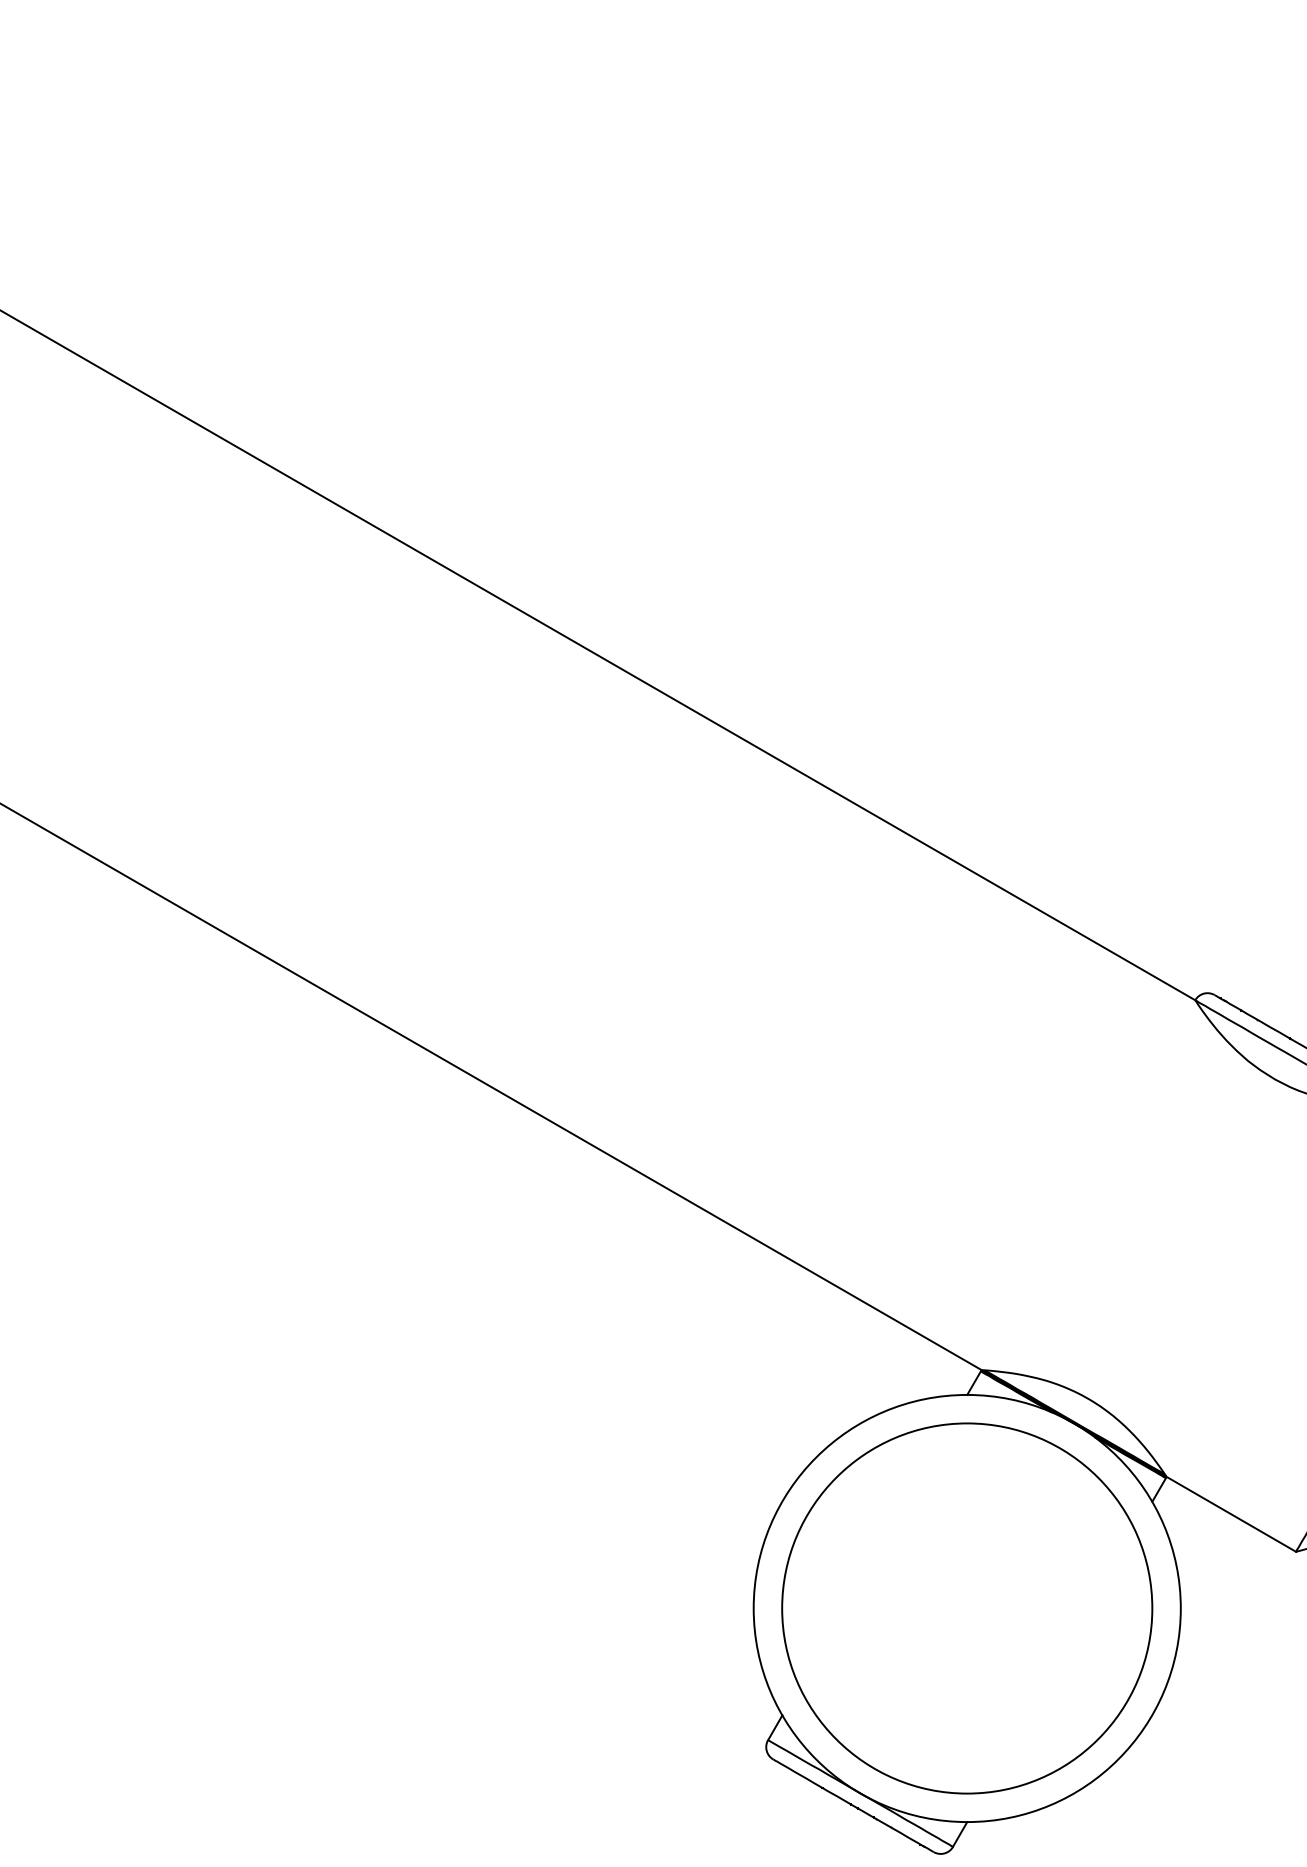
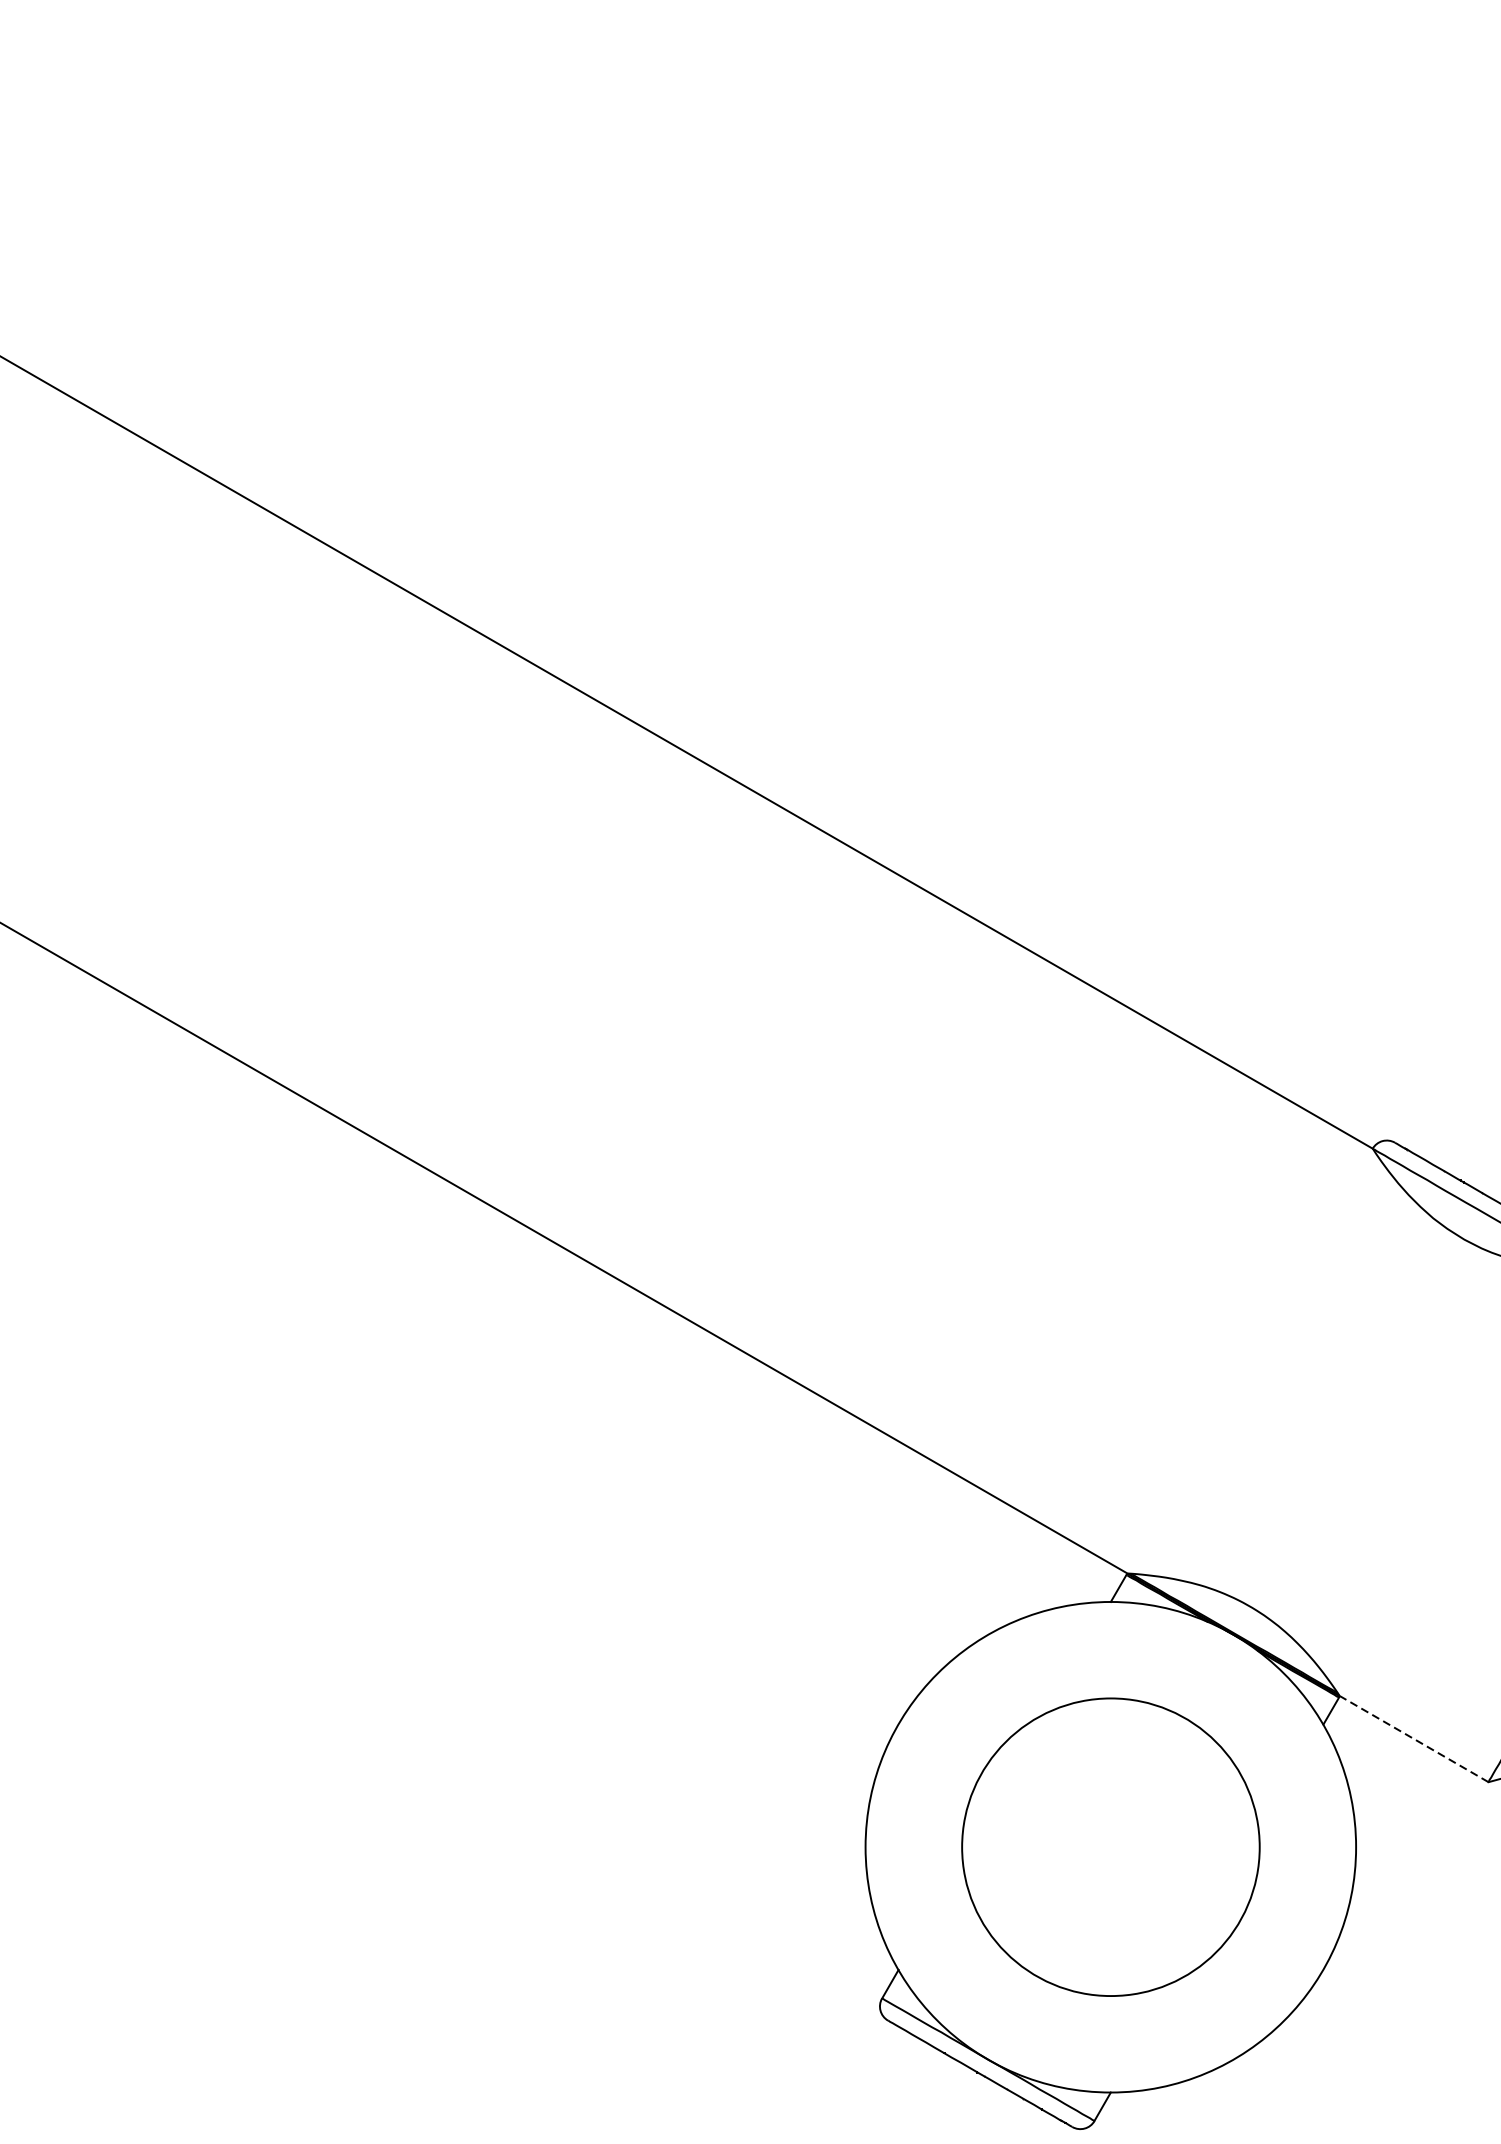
line: (1231, 1514) -> (1414, 1739), solid -> dashed
circle: (967, 1608) -> (1111, 1847), size x0.7

